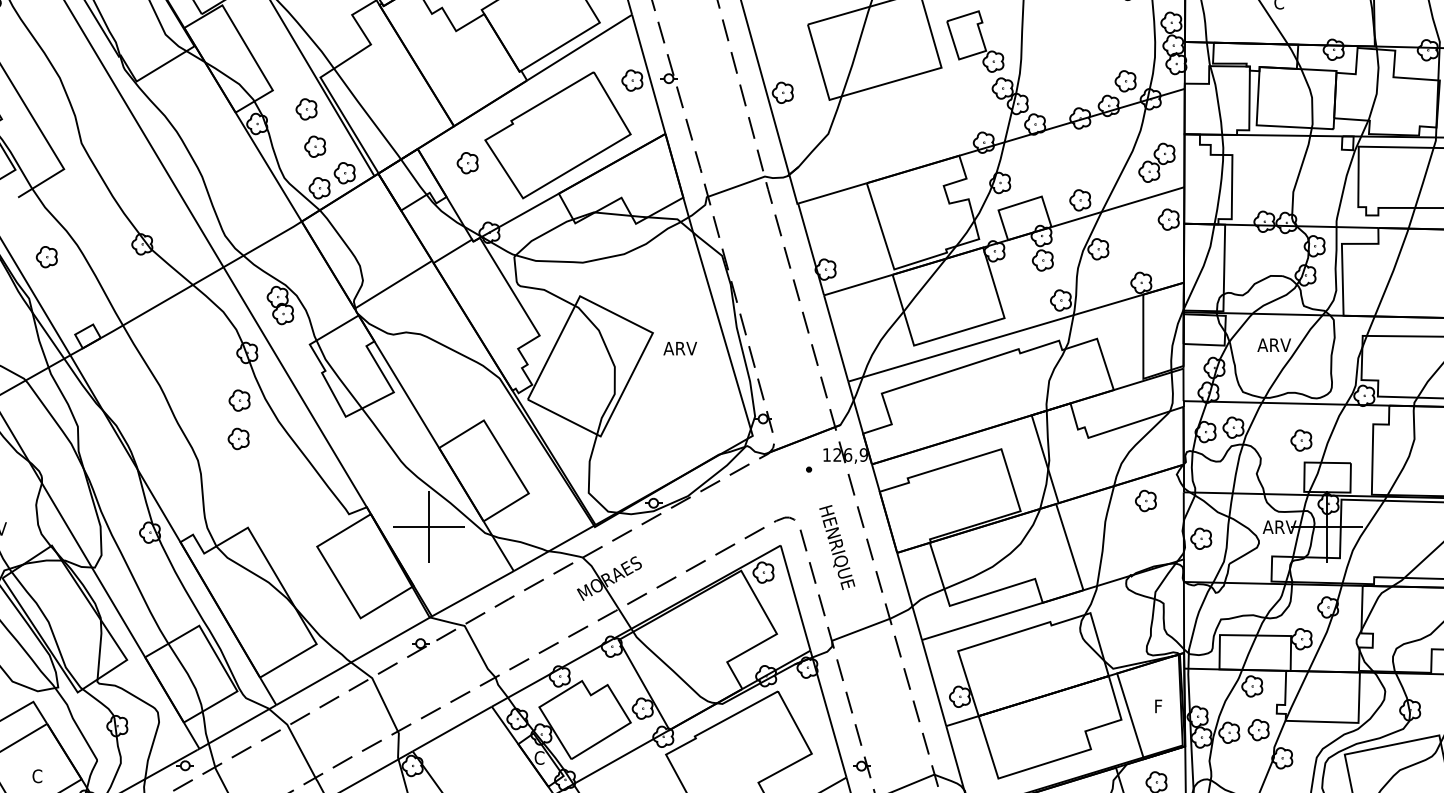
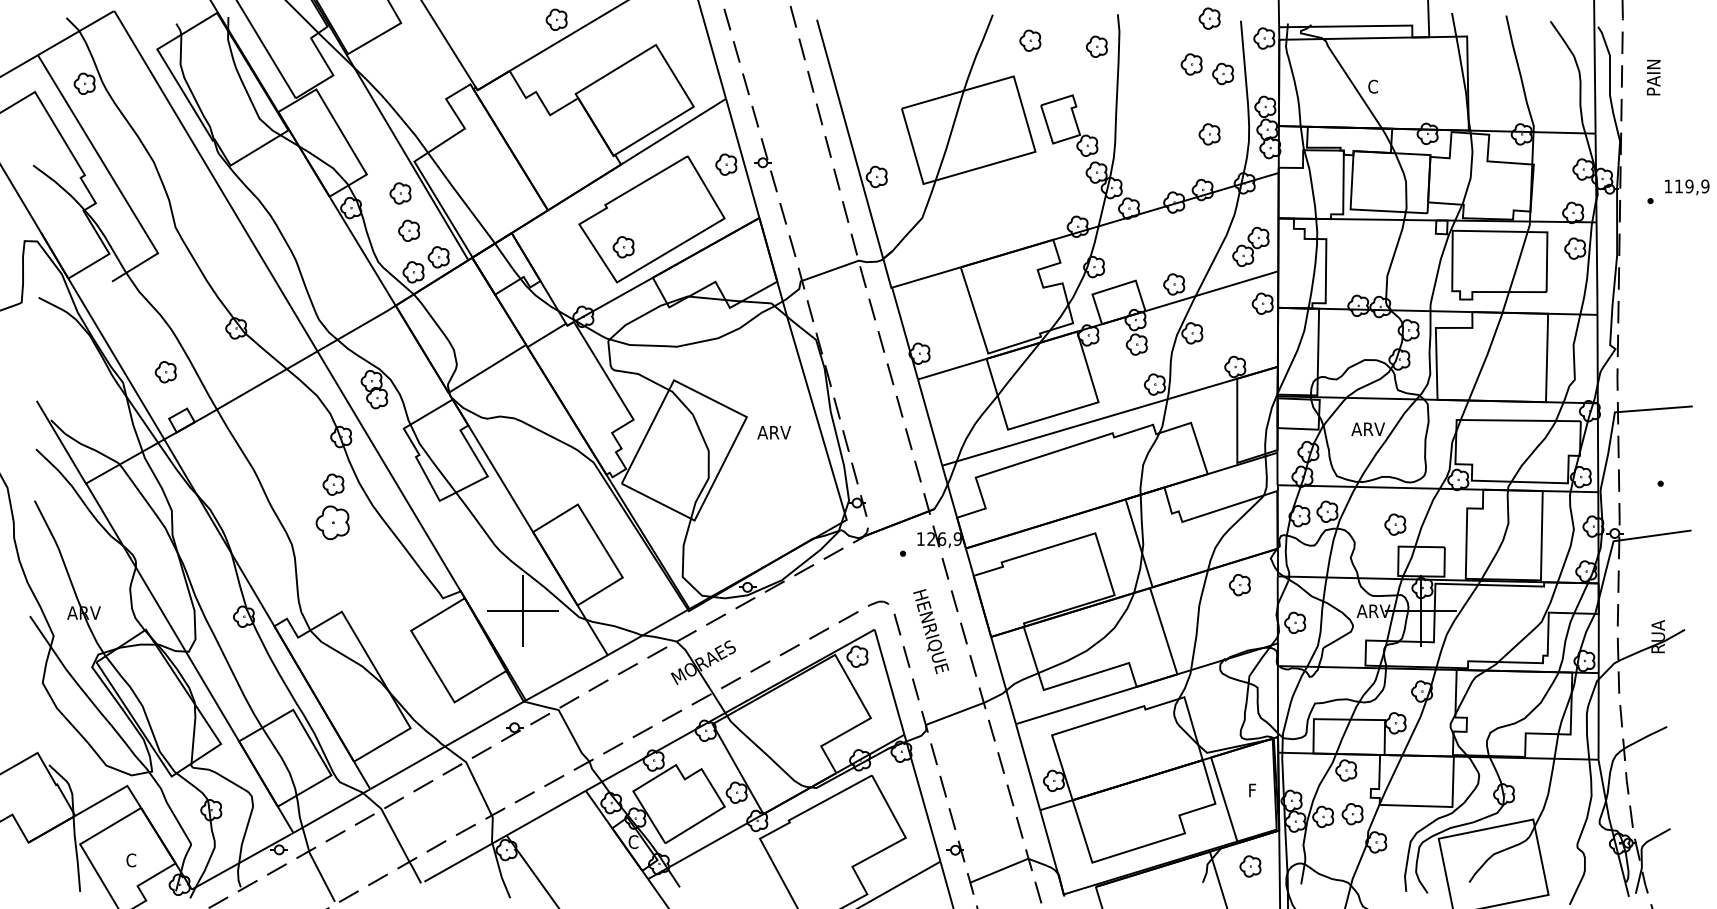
part: (1125, 81) -> (1209, 134), moved
part: (467, 163) -> (623, 247), moved
part: (46, 257) -> (165, 372), moved
part: (238, 439) -> (332, 523), size x1.6

